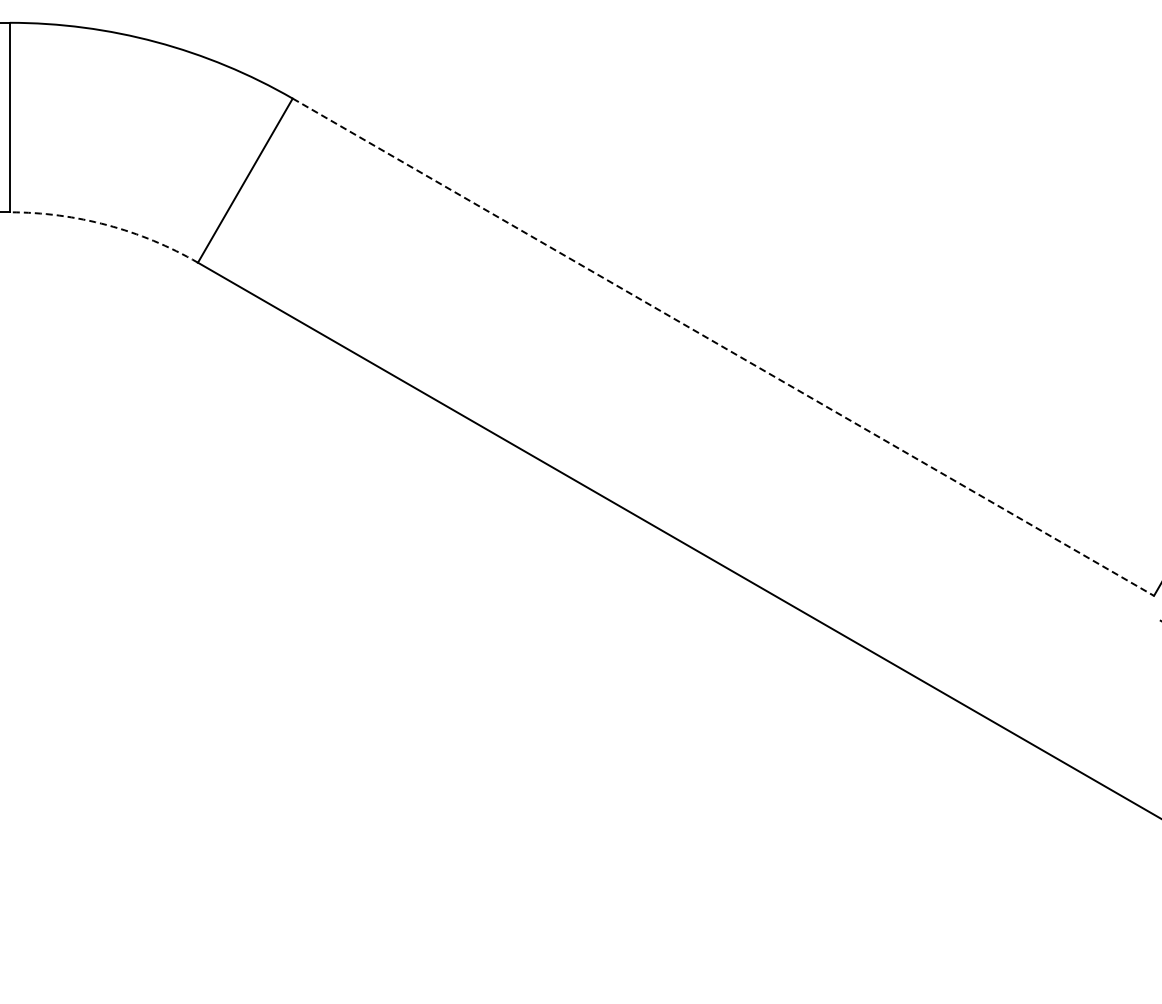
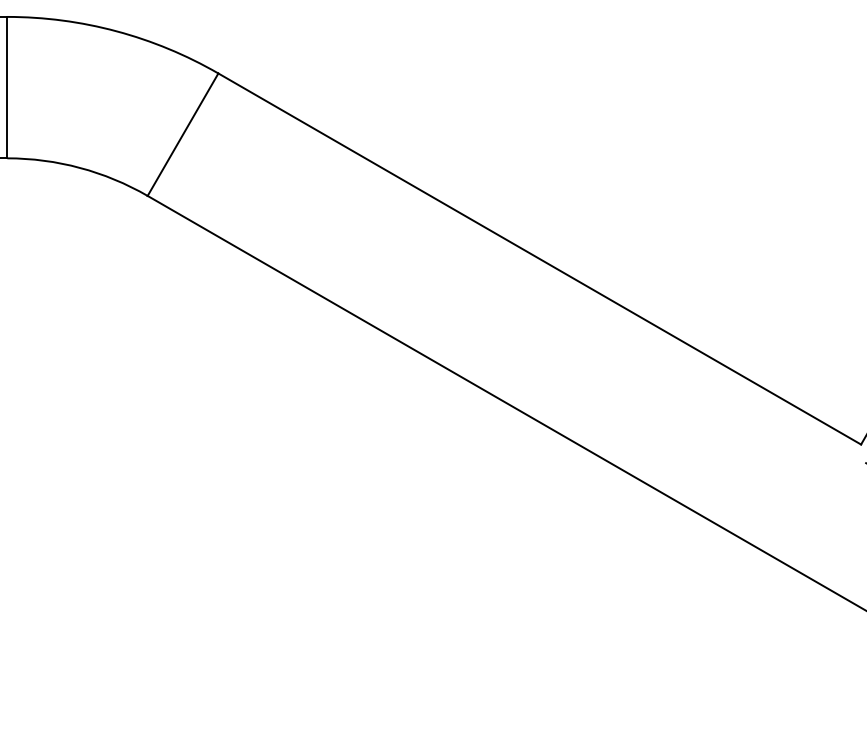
arc: (107, 225) -> (80, 168), dashed -> solid
line: (723, 347) -> (539, 259), dashed -> solid

